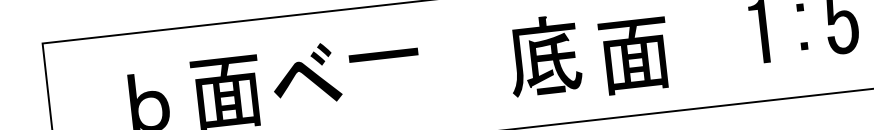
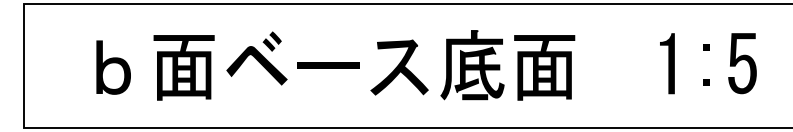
part: (383, 54) -> (328, 65), moved
part: (634, 55) -> (544, 67), moved
fill: (464, 67) -> (399, 67), added

